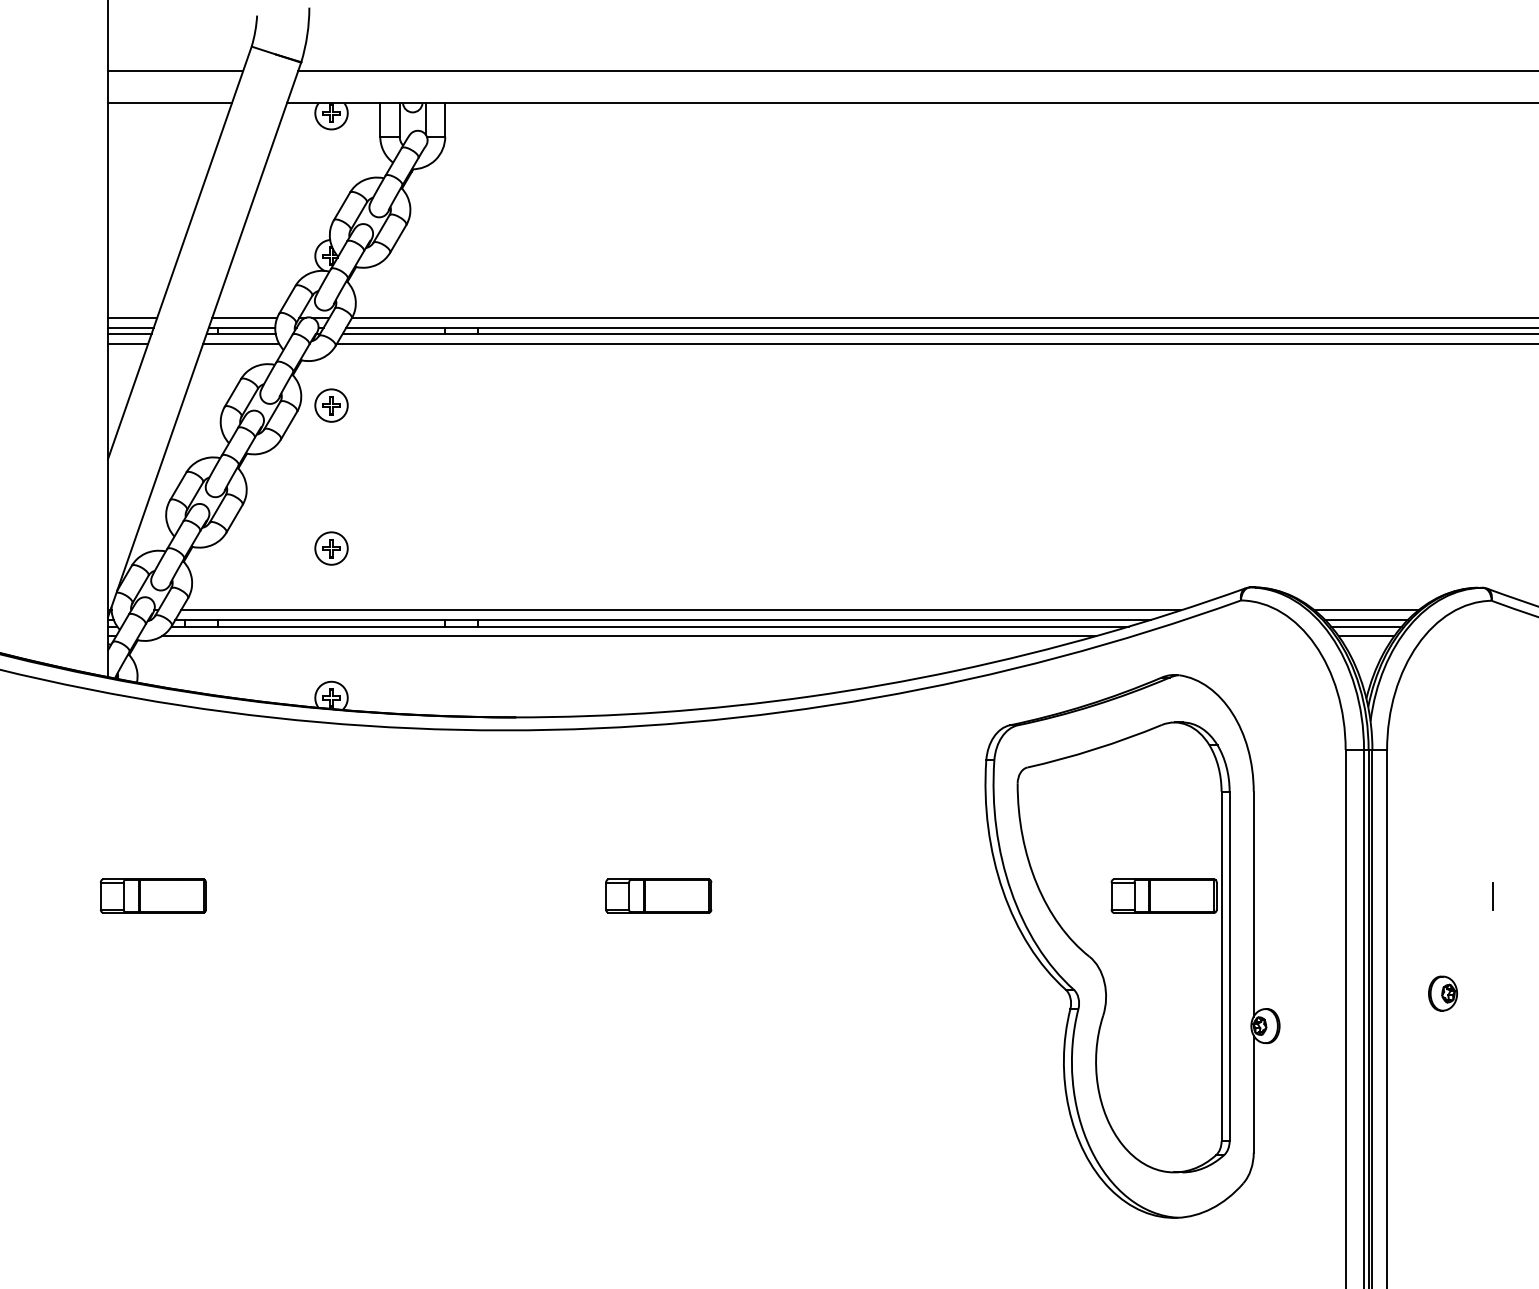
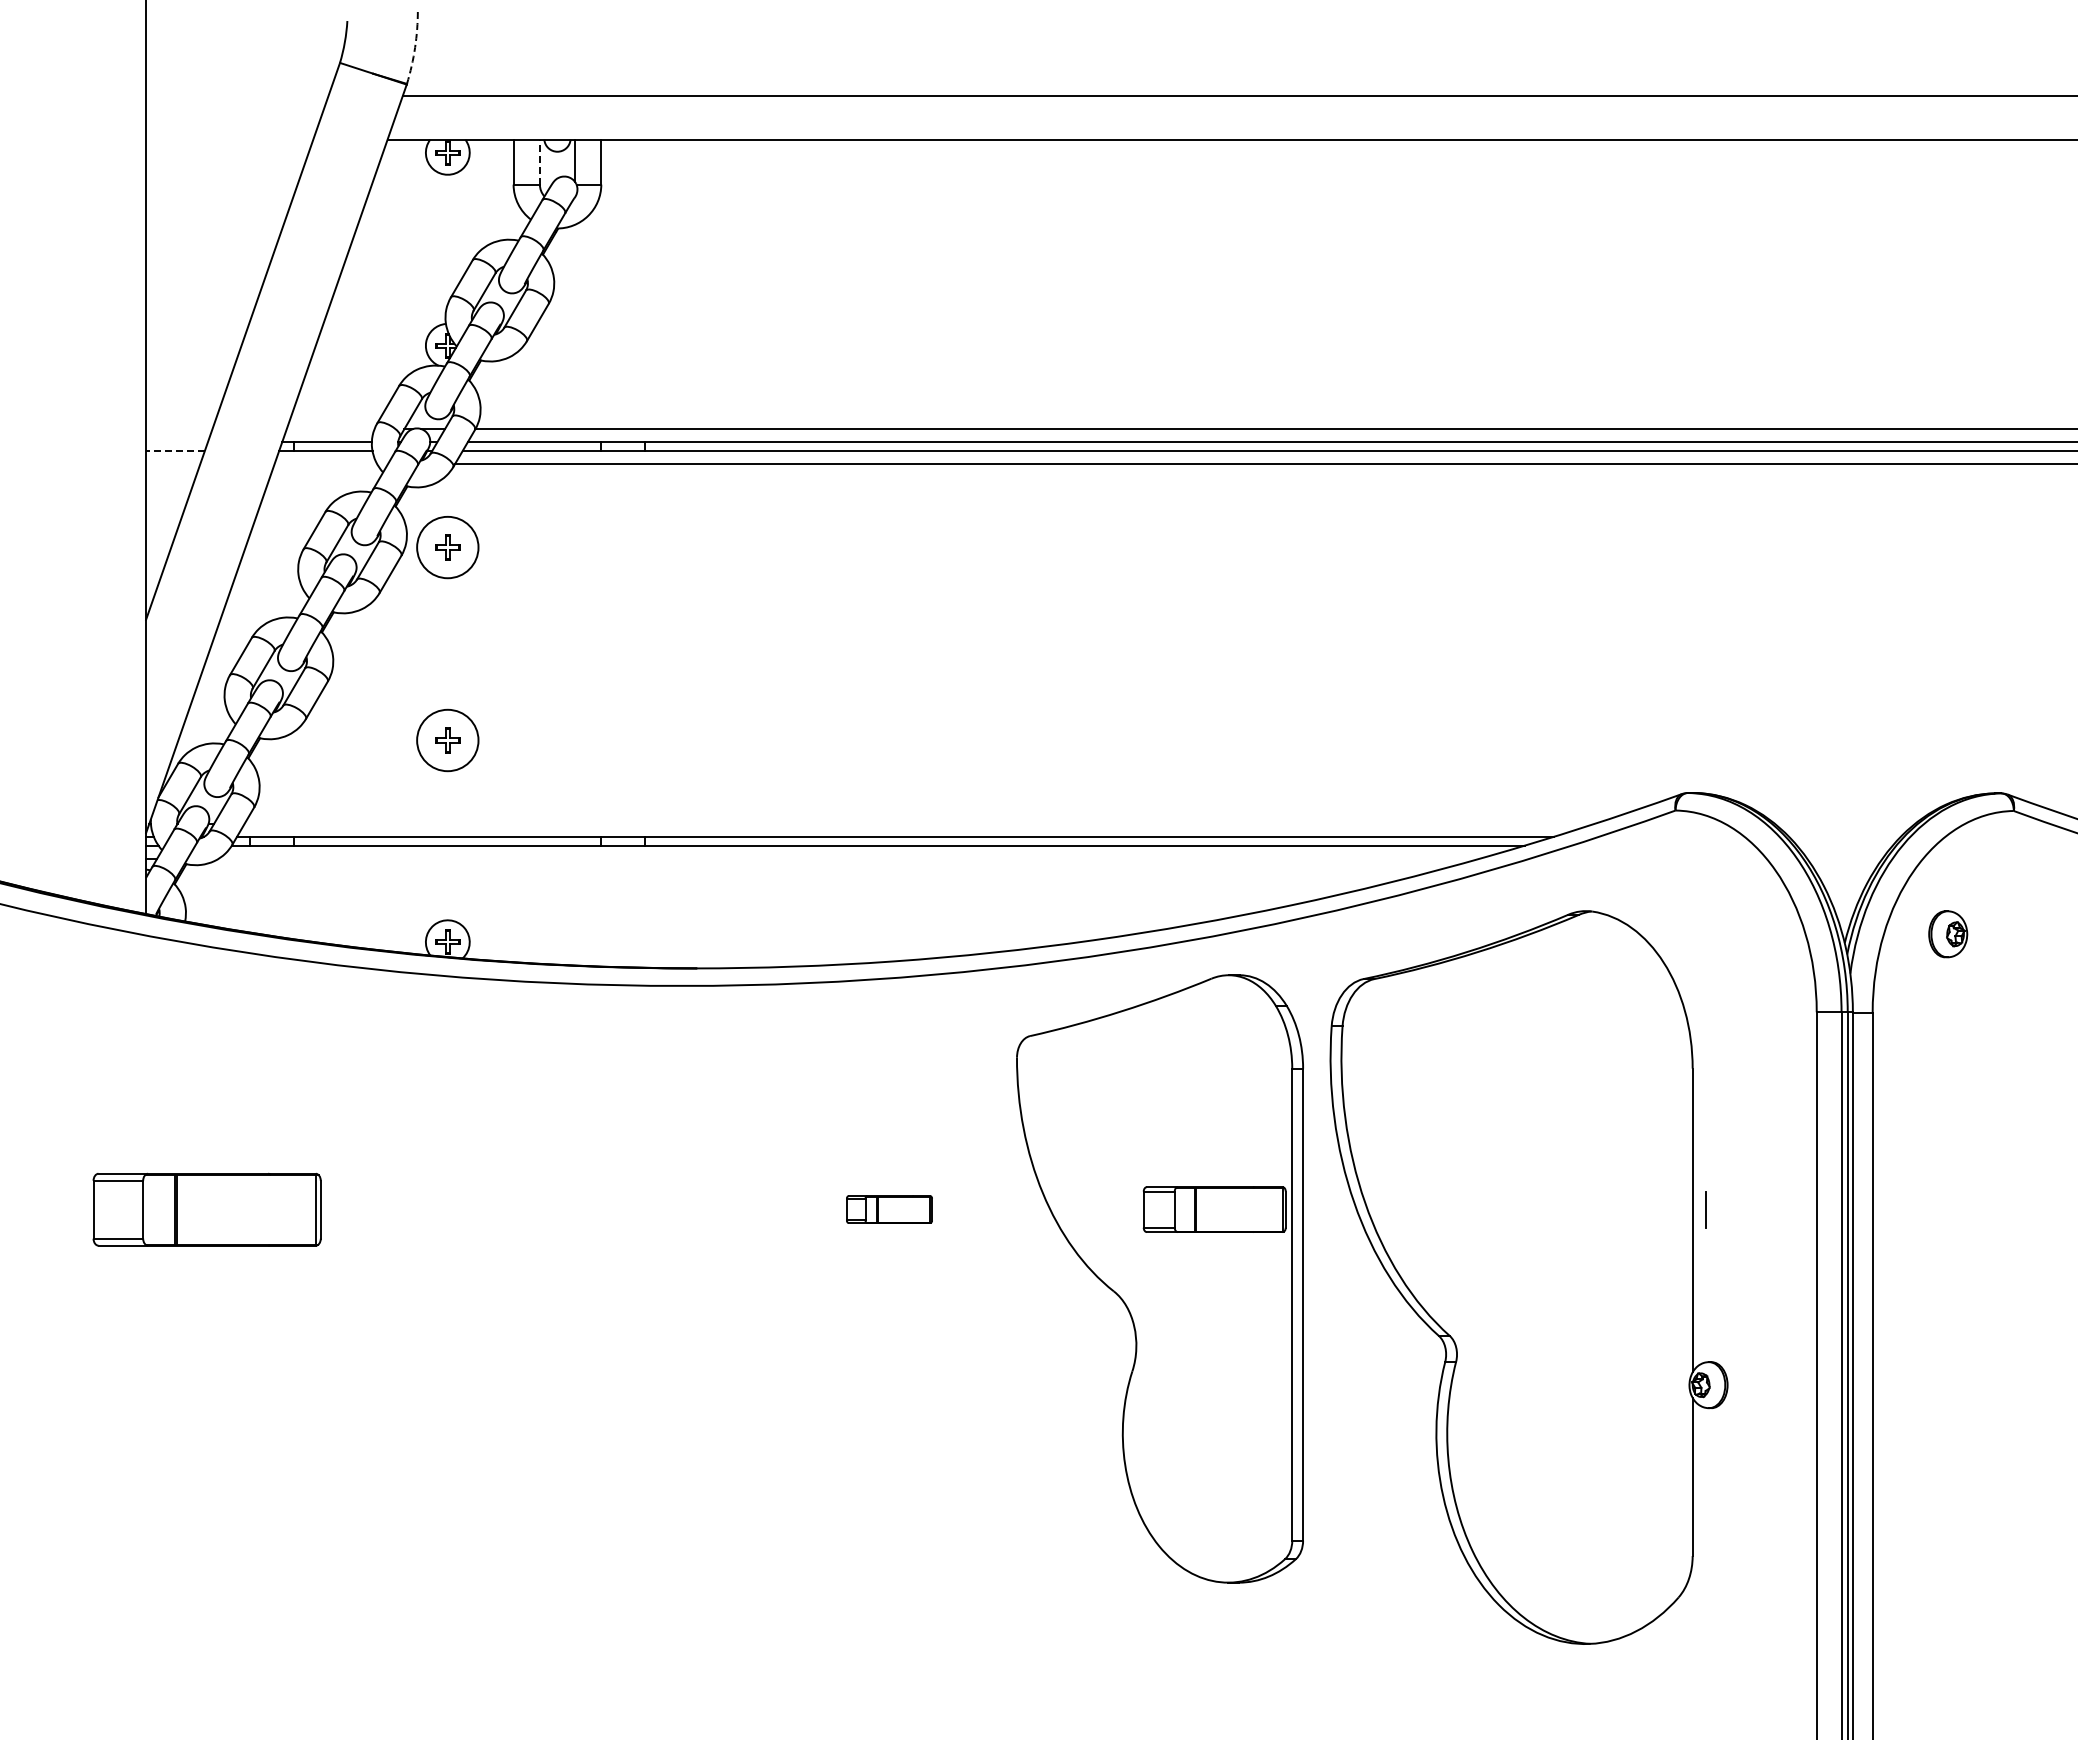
arc: (307, 35) -> (415, 47), solid -> dashed
line: (175, 70) -> (237, 95), removed
line: (169, 103) -> (229, 139), removed
line: (399, 119) -> (539, 161), solid -> dashed
line: (132, 318) -> (179, 429), removed
line: (244, 318) -> (330, 429), removed
line: (130, 327) -> (176, 442), removed
line: (129, 334) -> (174, 451), solid -> dashed
line: (128, 344) -> (173, 464), removed
line: (240, 344) -> (325, 464), removed
circle: (331, 405) -> (447, 547), size x1.4
circle: (331, 548) -> (447, 740), size x1.4
line: (680, 610) -> (919, 823), removed
line: (1366, 610) -> (1844, 823), removed
line: (1366, 619) -> (1844, 836), removed
line: (1366, 626) -> (1844, 845), removed
line: (628, 635) -> (848, 858), removed
line: (1366, 635) -> (1844, 858), removed
part: (153, 896) -> (207, 1209), size x1.6
part: (658, 896) -> (889, 1209), size x0.6
line: (1492, 896) -> (1705, 1209), moved
part: (1123, 947) -> (1159, 1278), moved
part: (1443, 993) -> (1948, 934), moved

